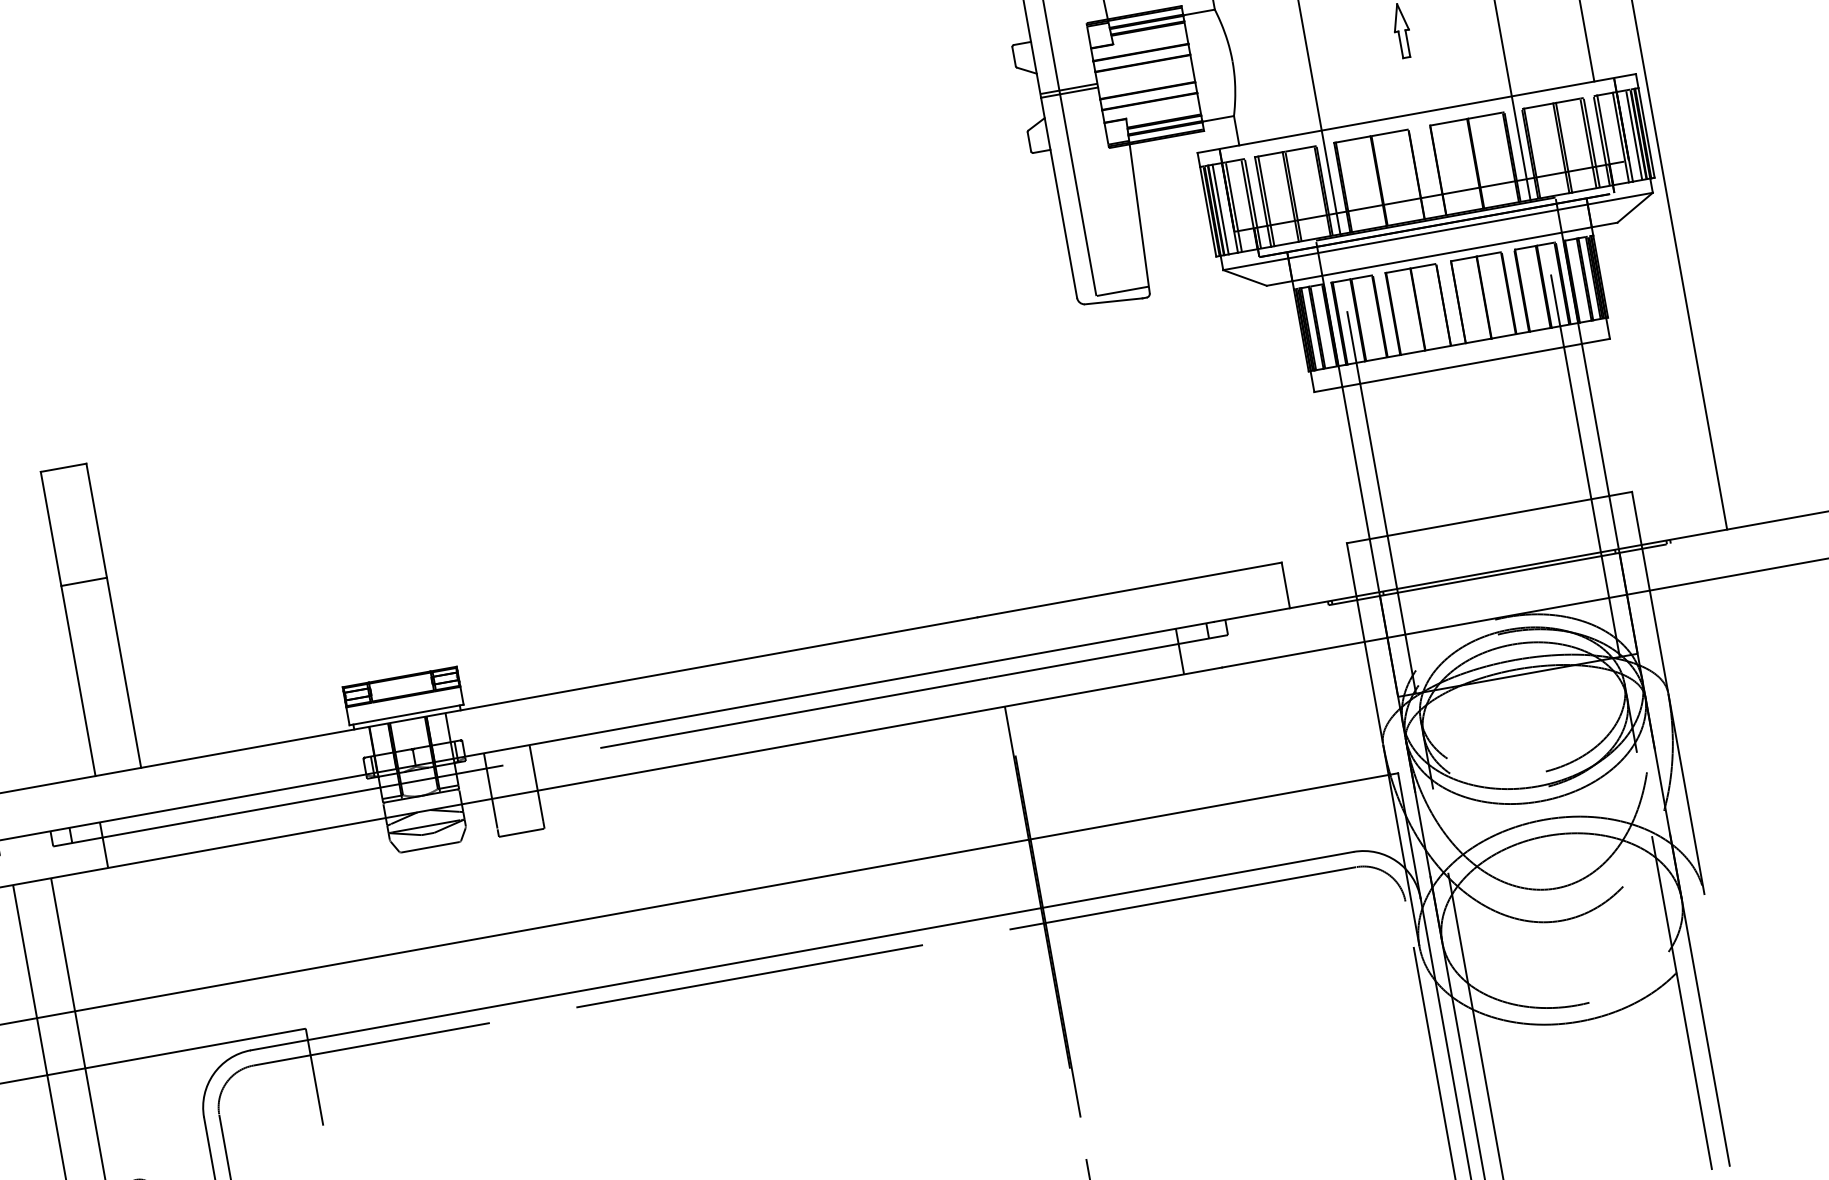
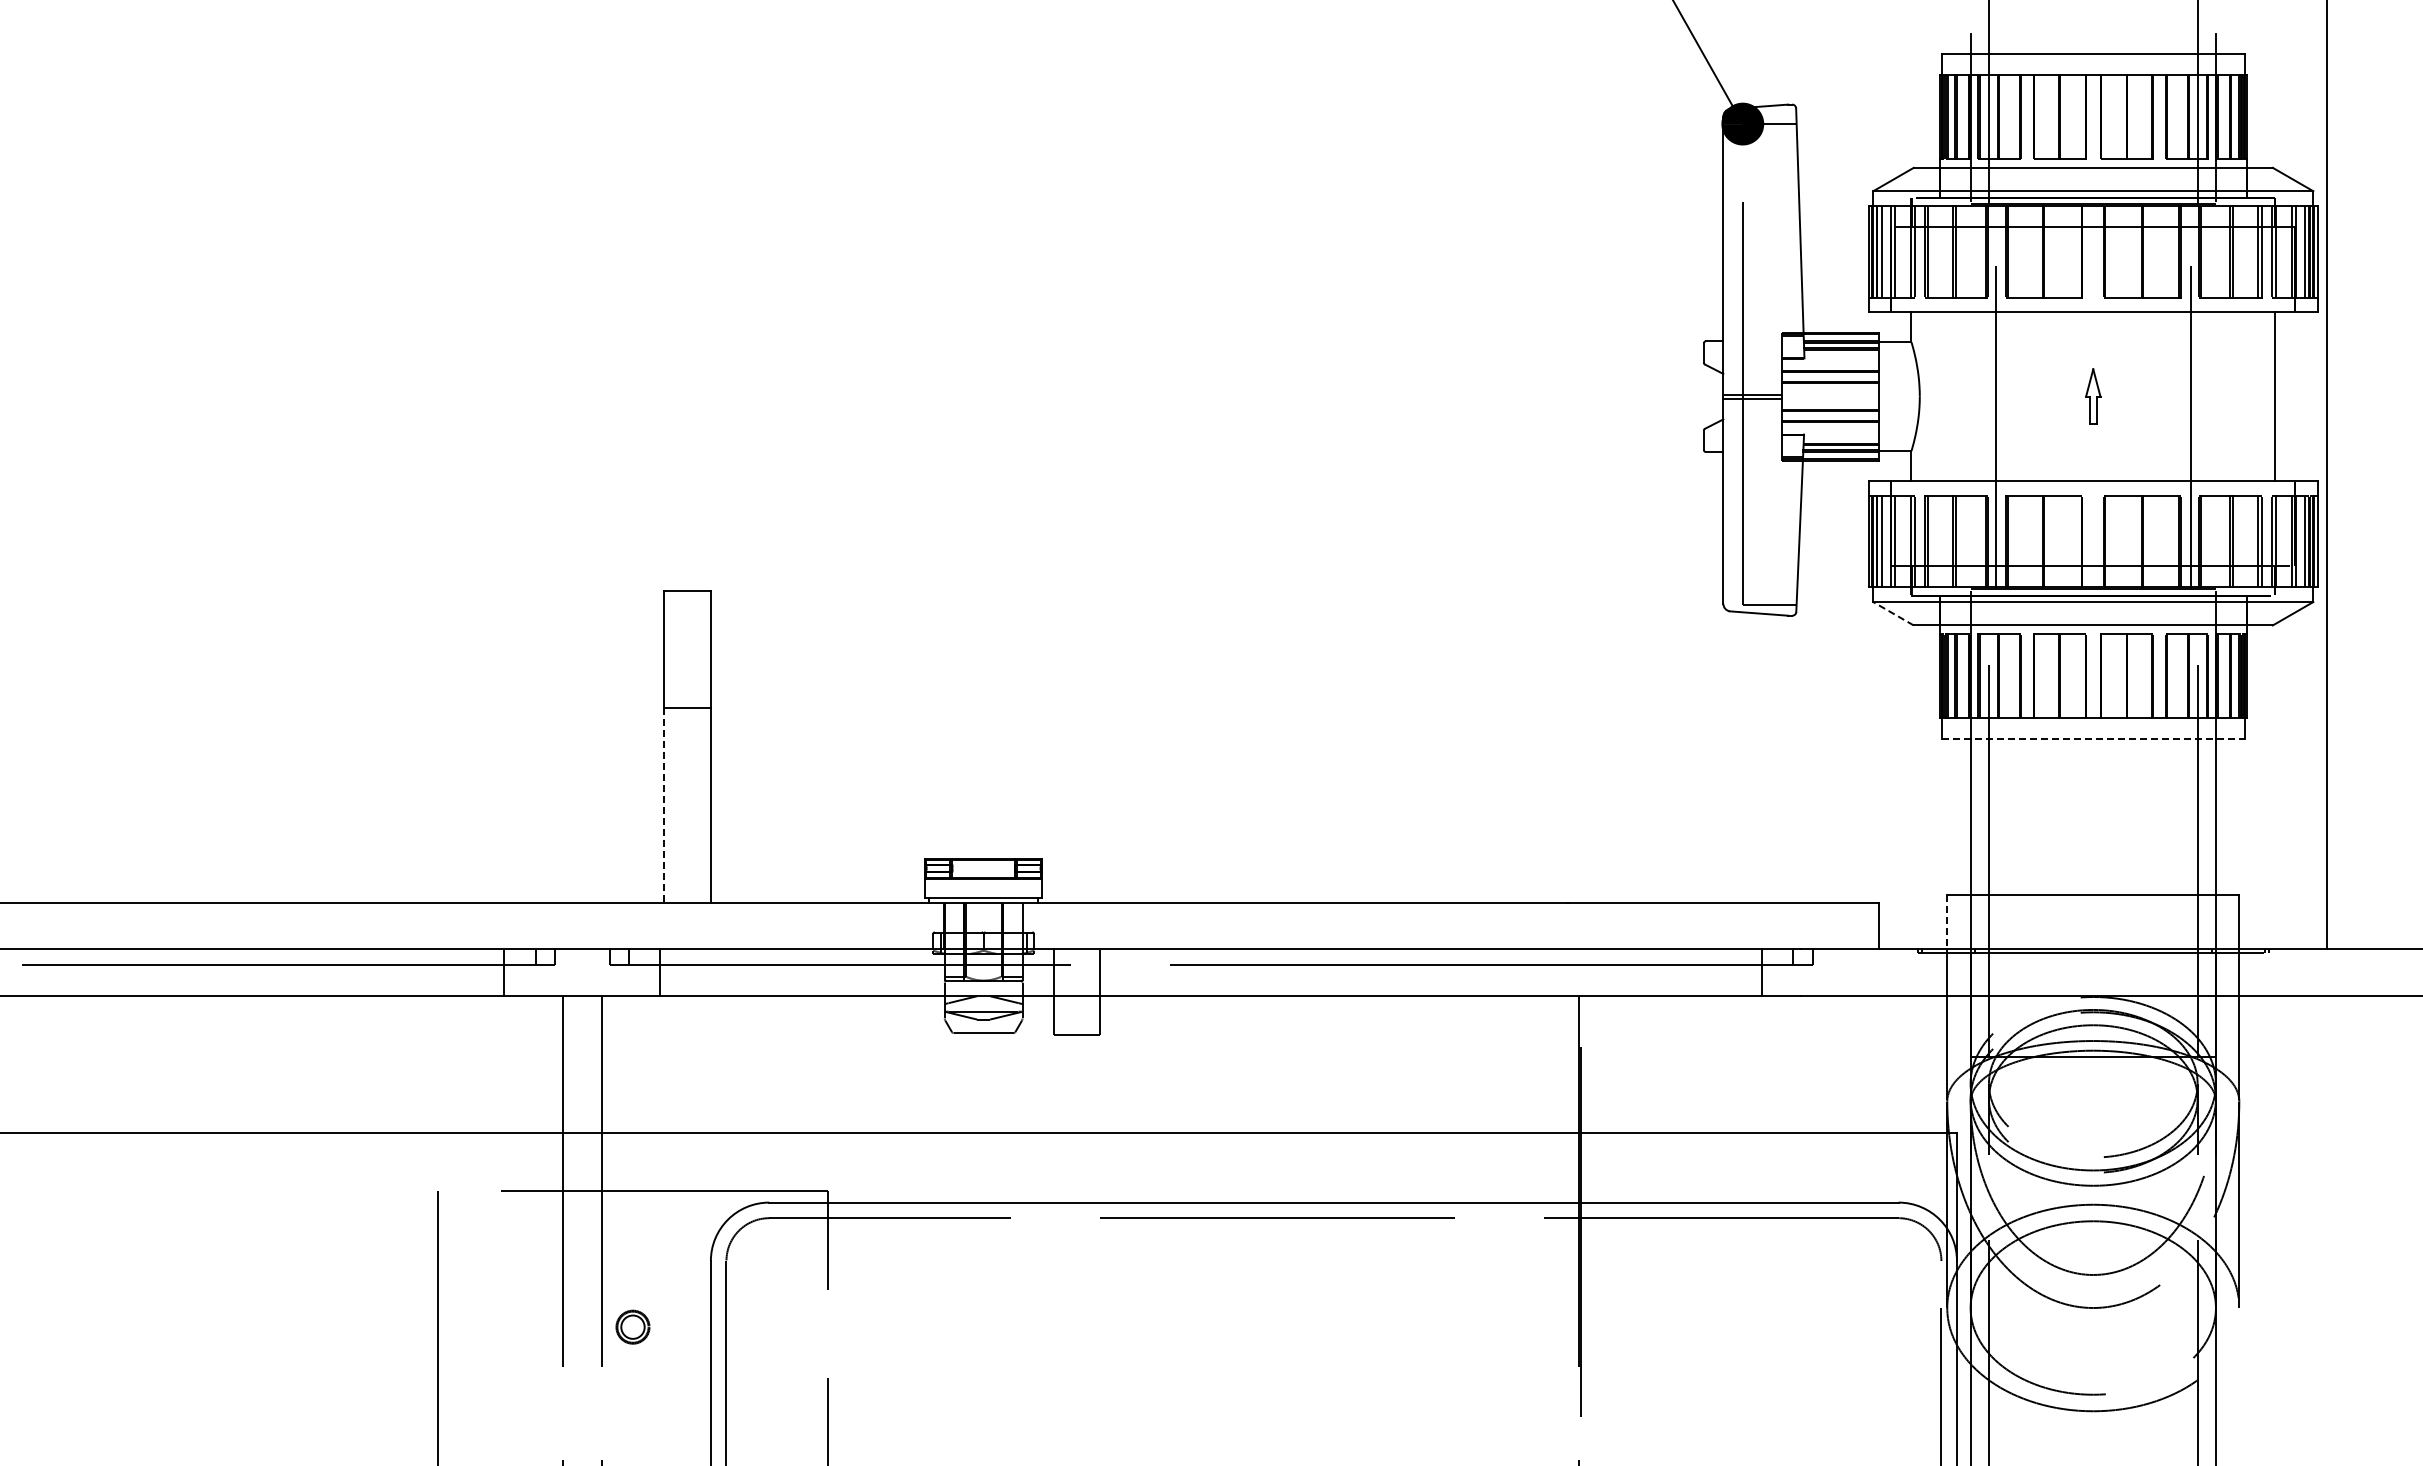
line: (1244, 277) -> (1893, 613), solid -> dashed
line: (1462, 365) -> (2093, 739), solid -> dashed
line: (1351, 569) -> (1947, 922), solid -> dashed
line: (78, 681) -> (664, 805), solid -> dashed

